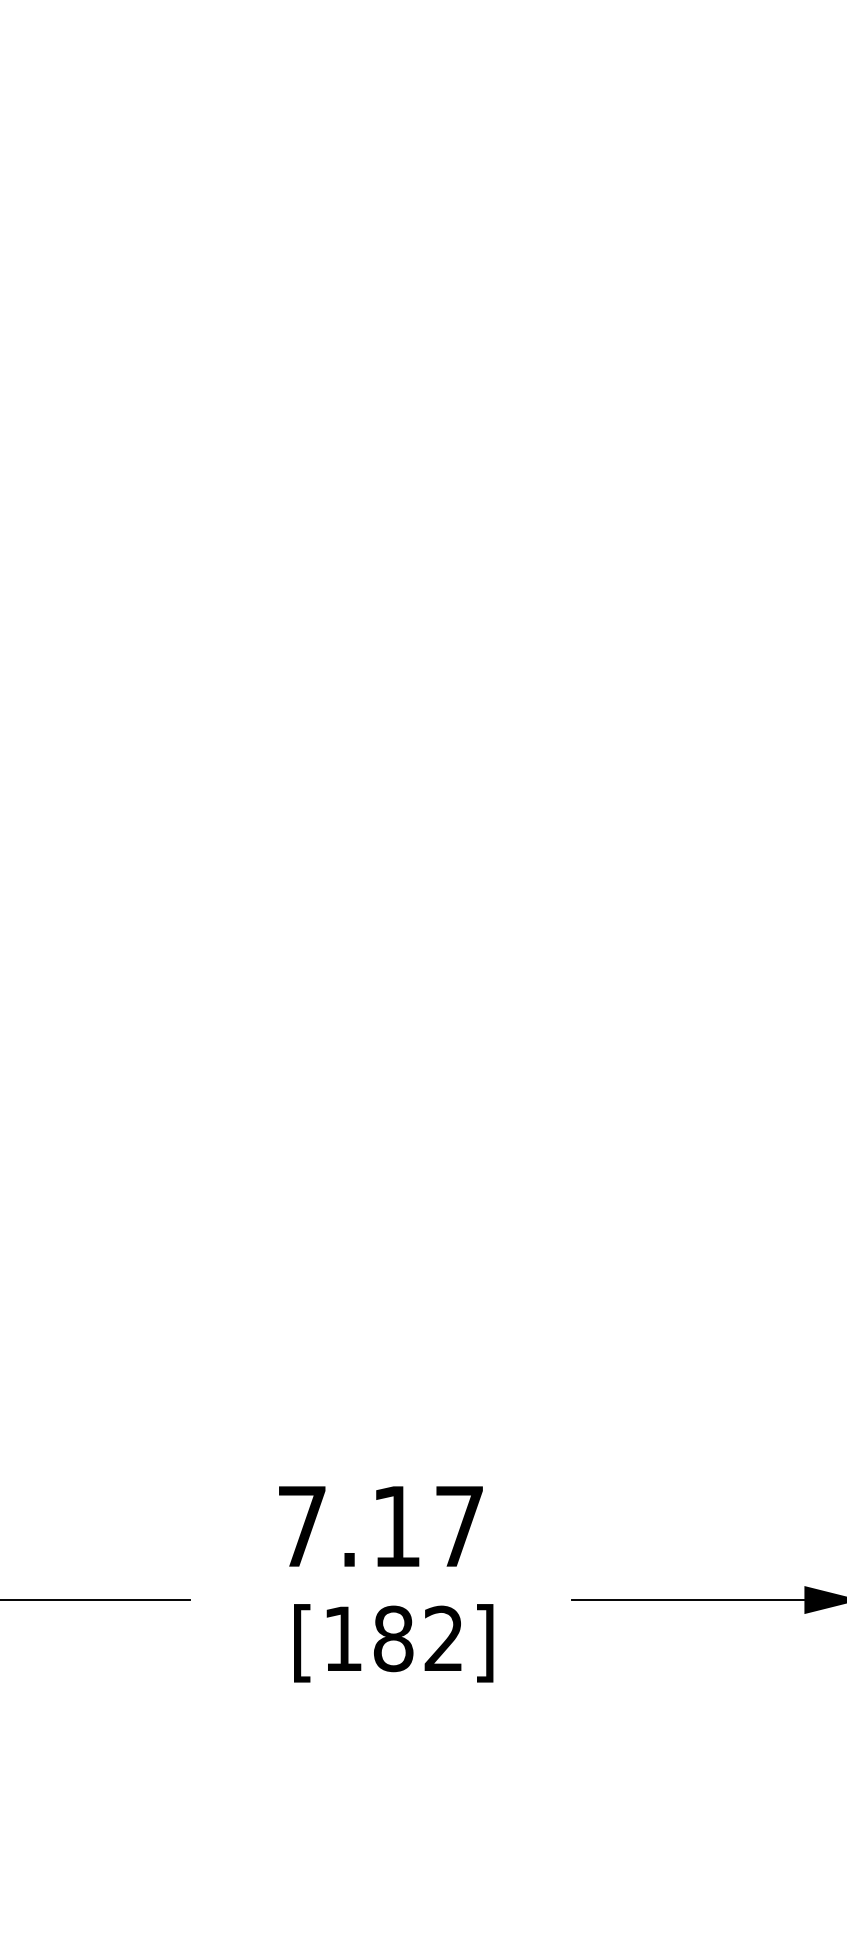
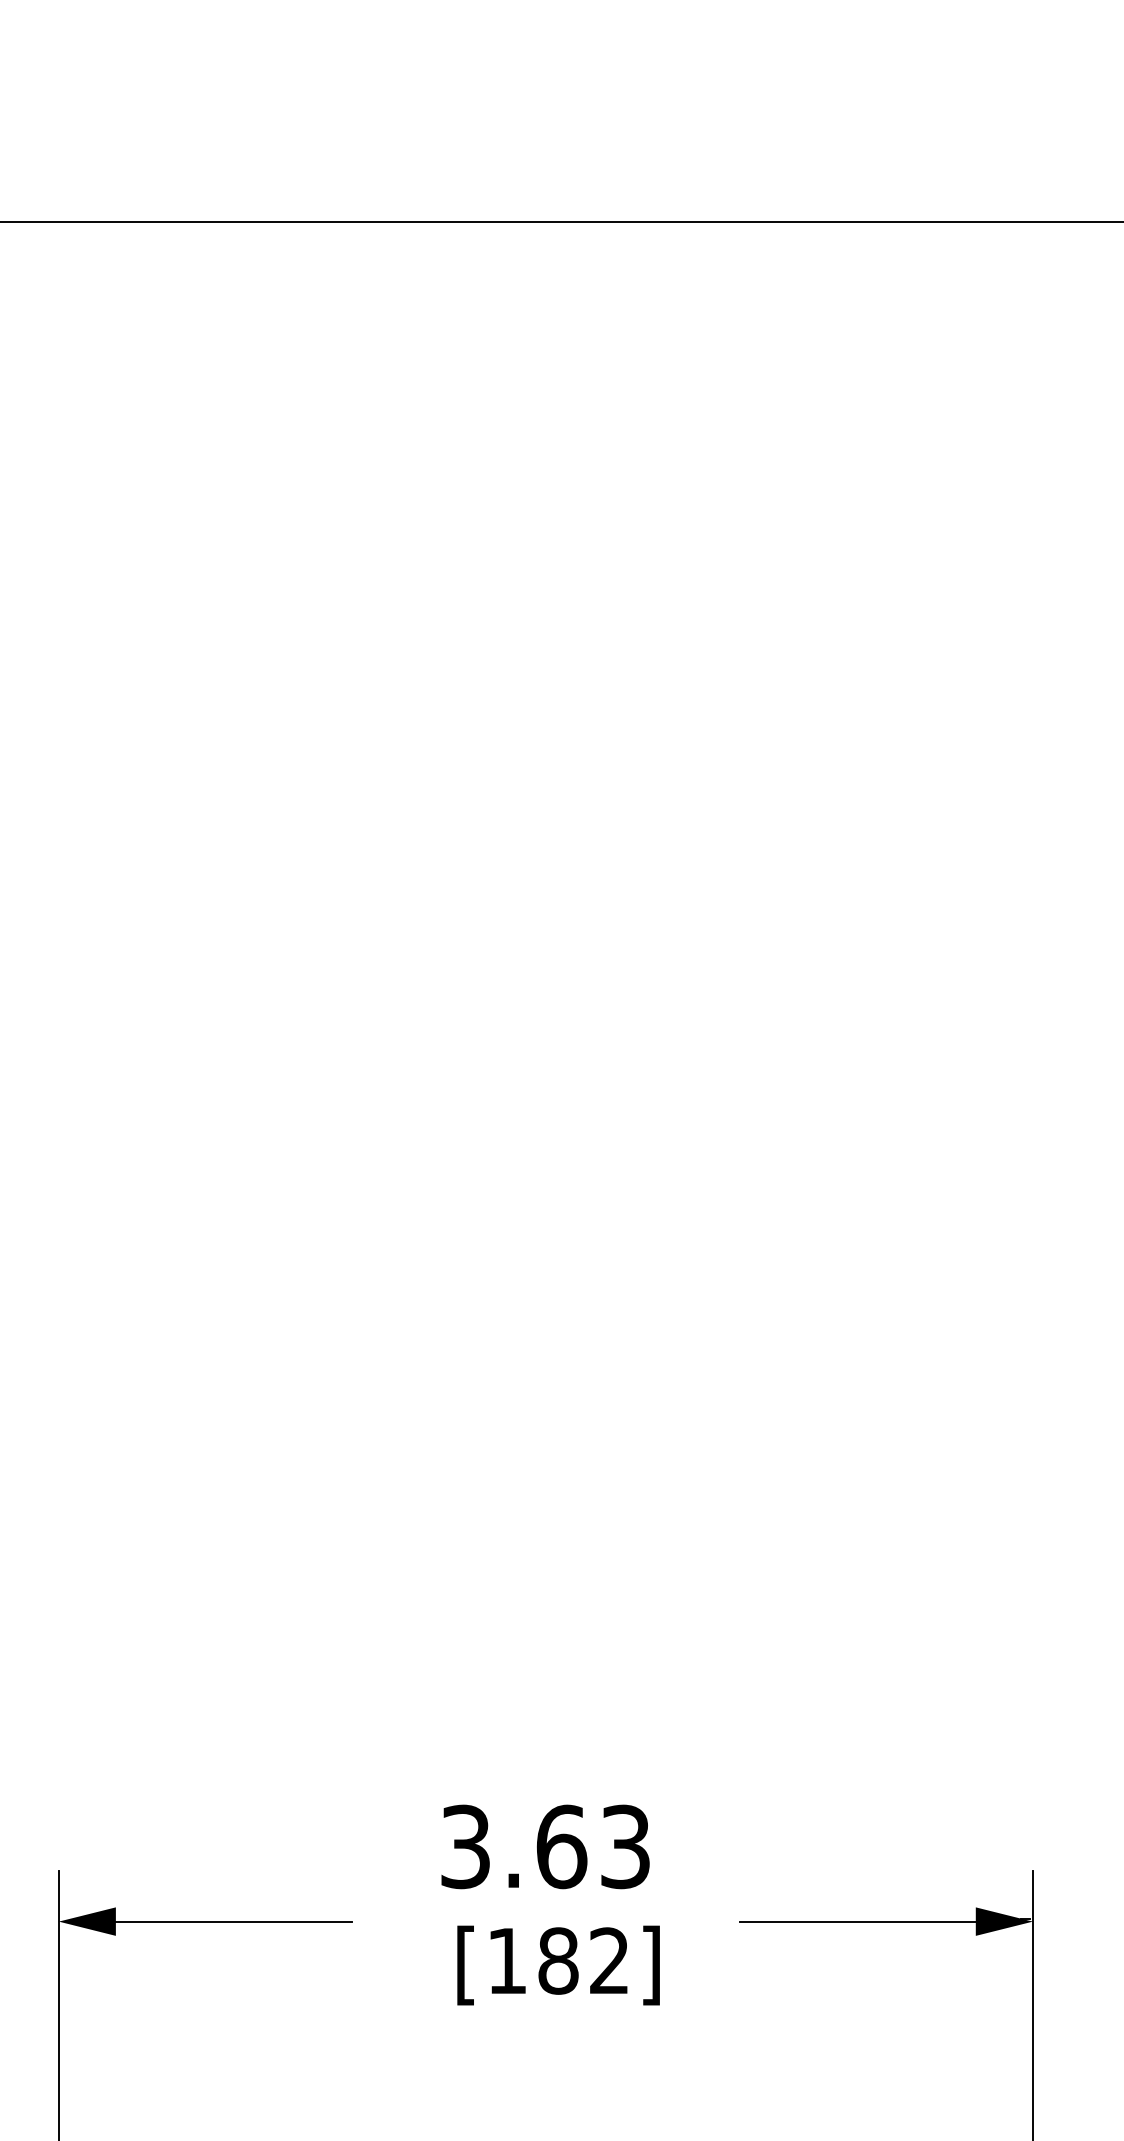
text: (380, 1526) -> (545, 1846), 7.17 -> 3.63

